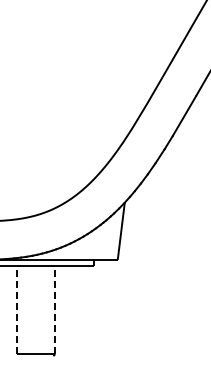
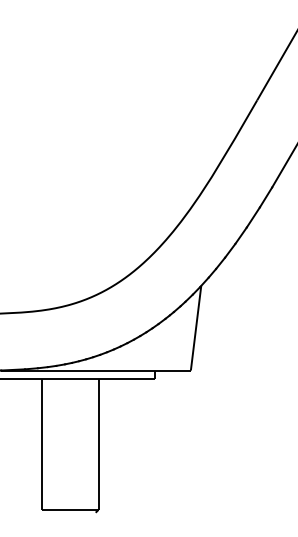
line: (16, 309) -> (41, 443), dashed -> solid
line: (55, 309) -> (98, 443), dashed -> solid

